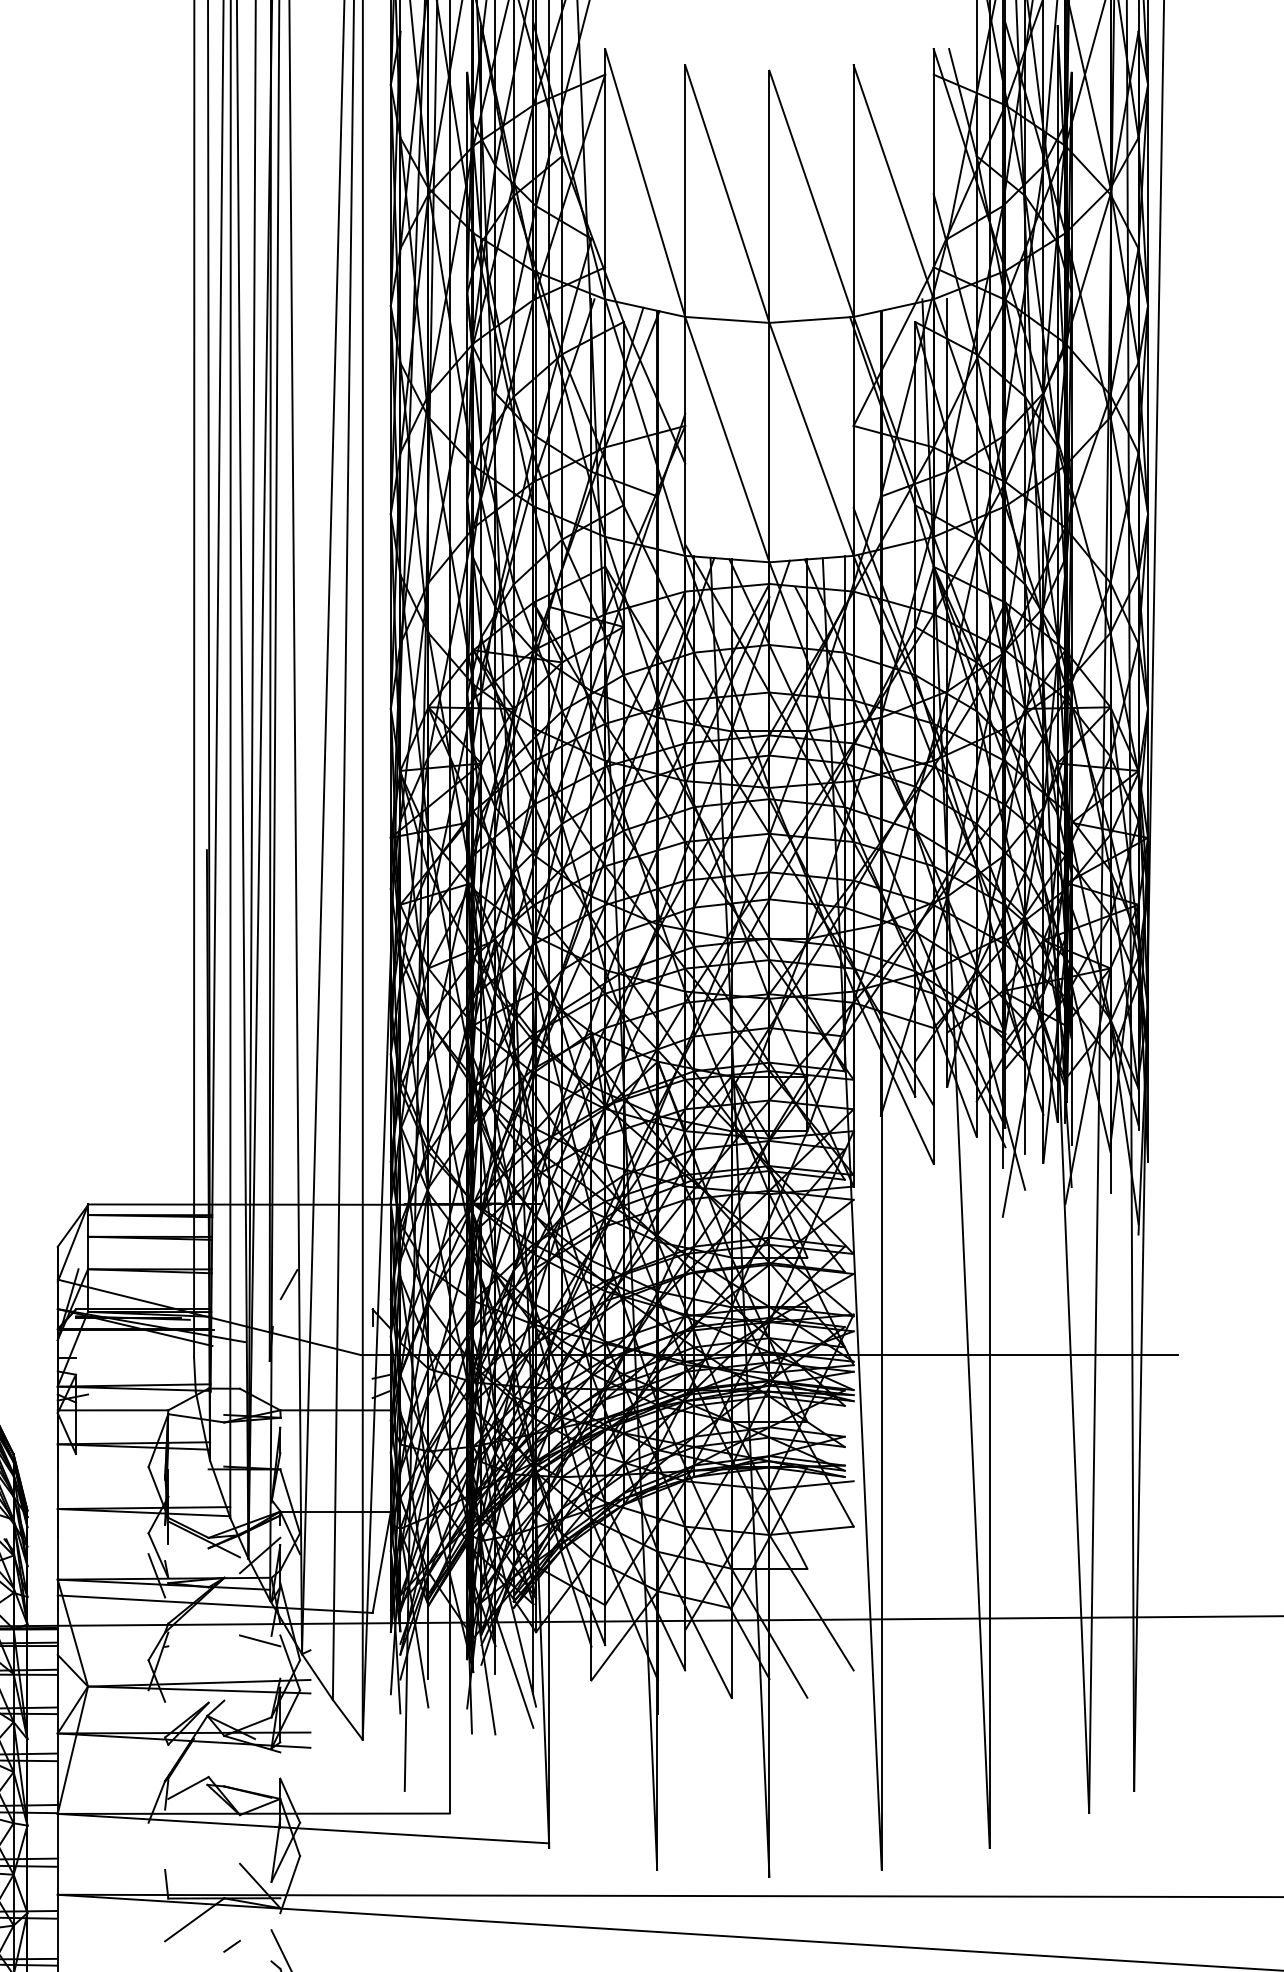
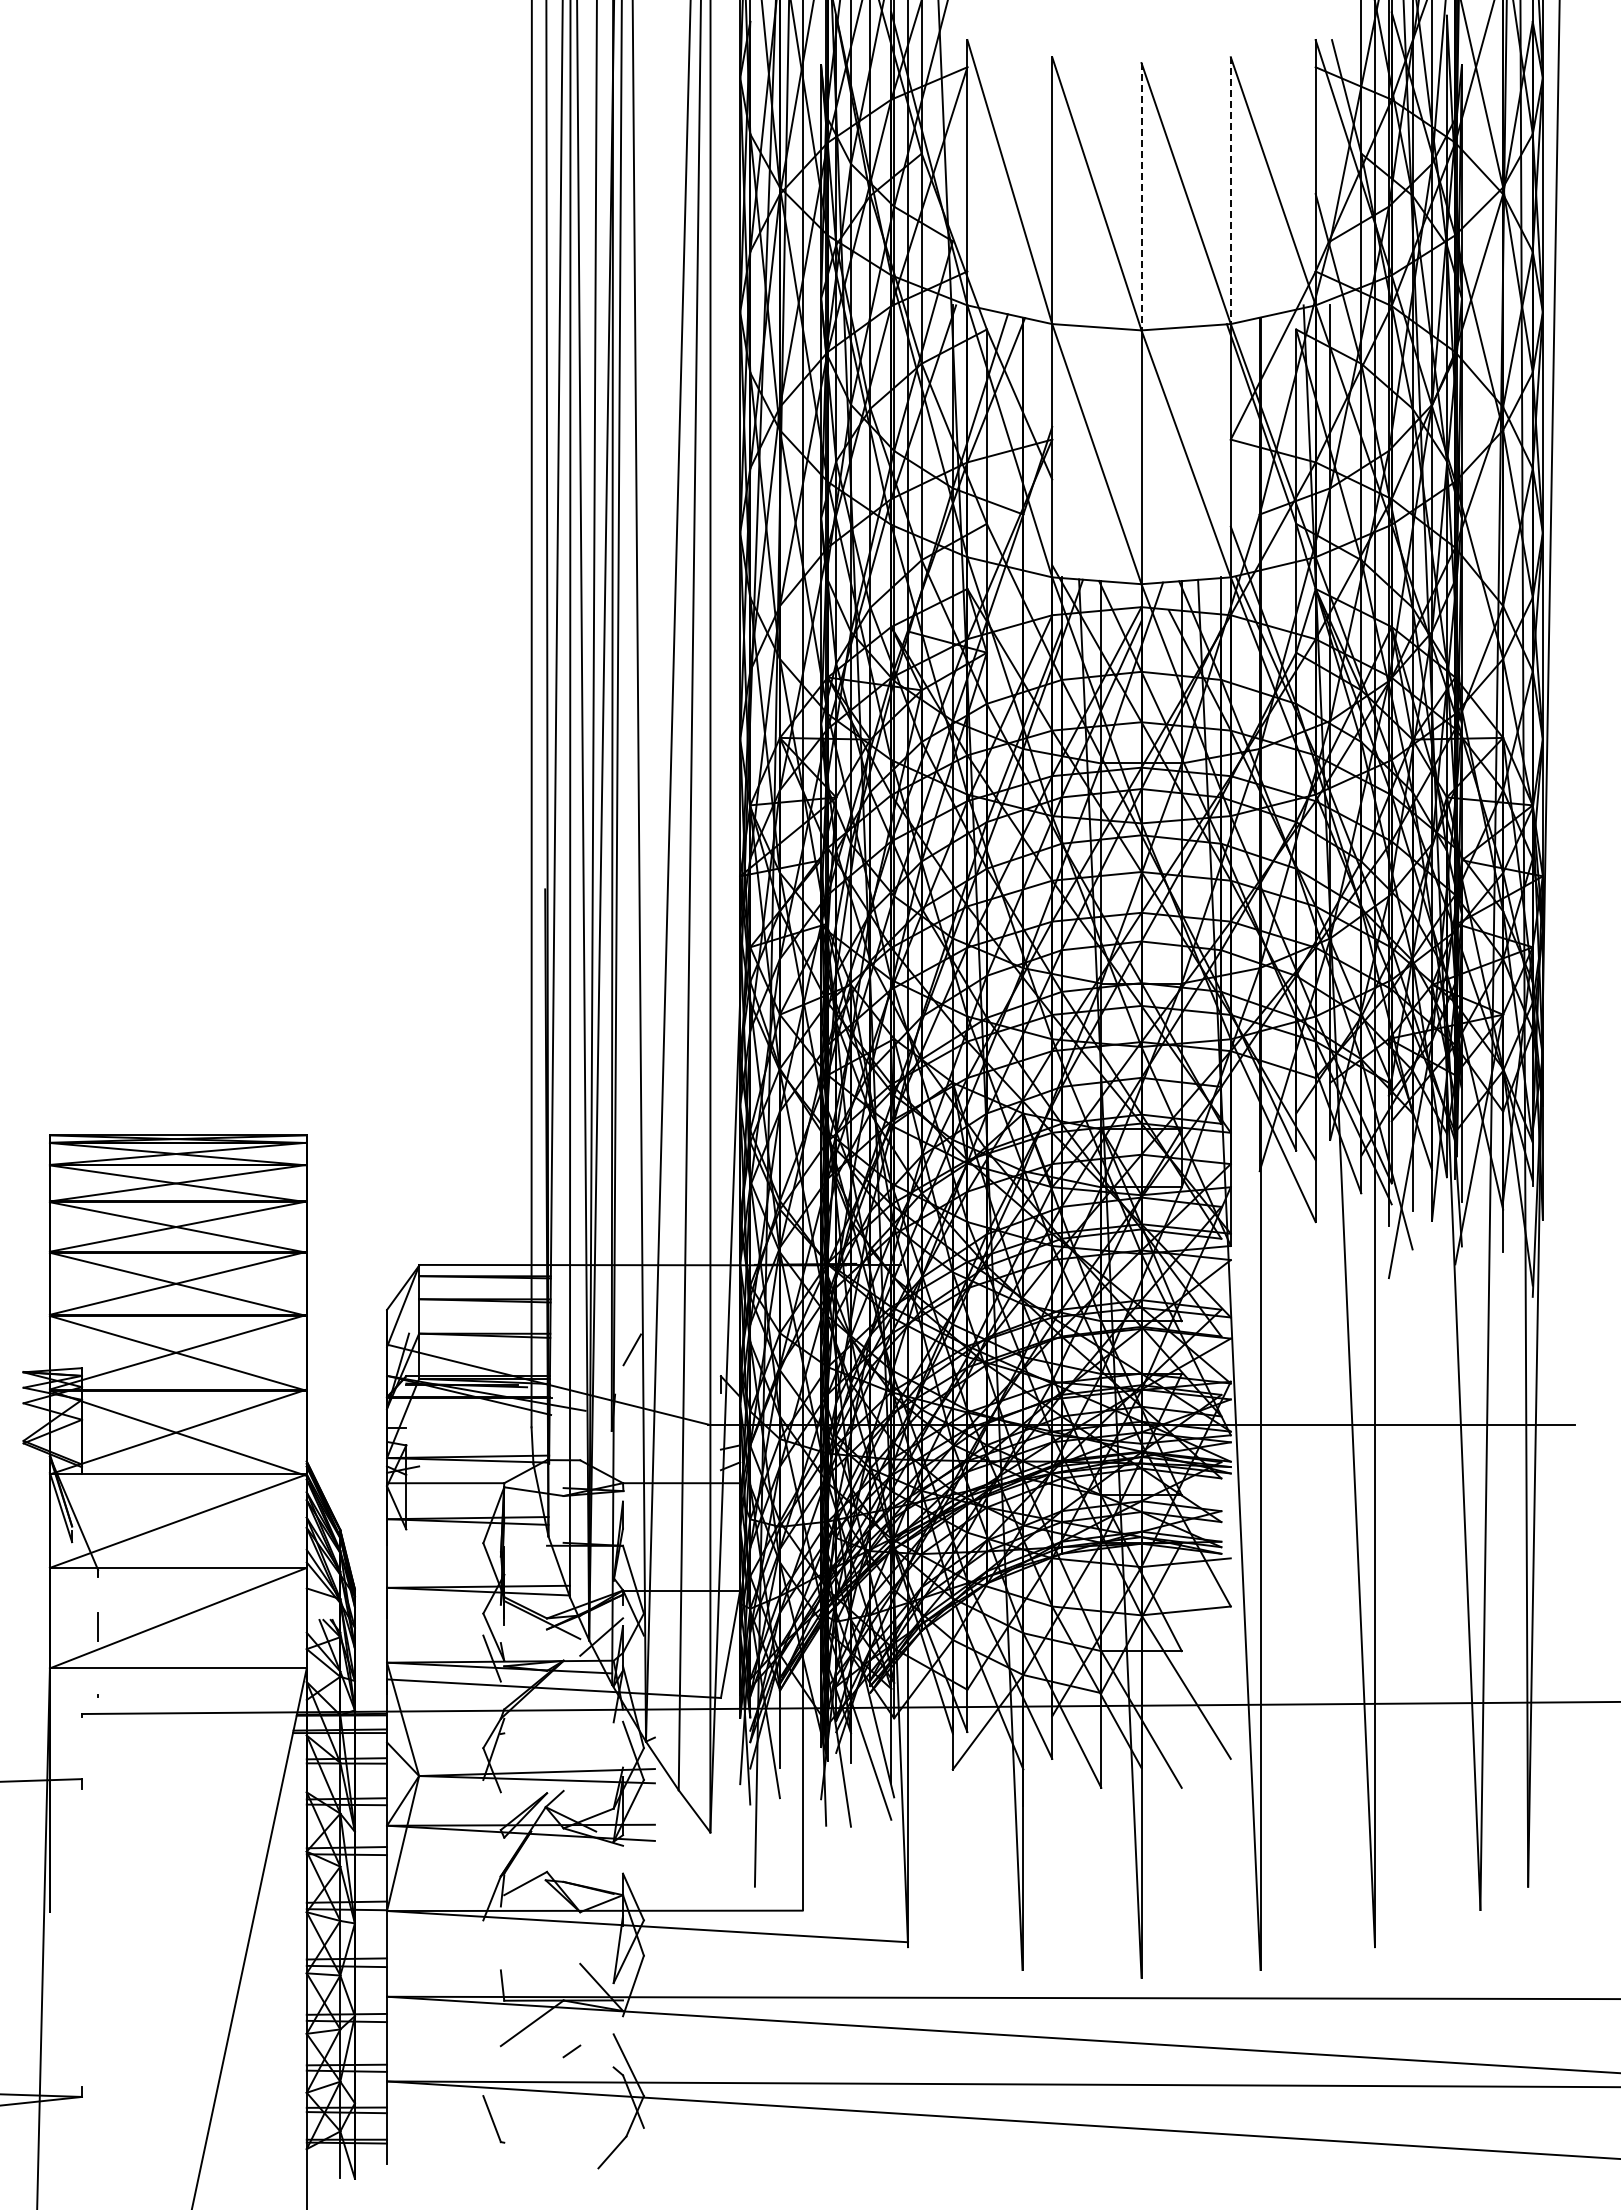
line: (853, 191) -> (1230, 191), solid -> dashed
line: (769, 196) -> (1141, 196), solid -> dashed
line: (260, 1640) -> (601, 1727), removed

